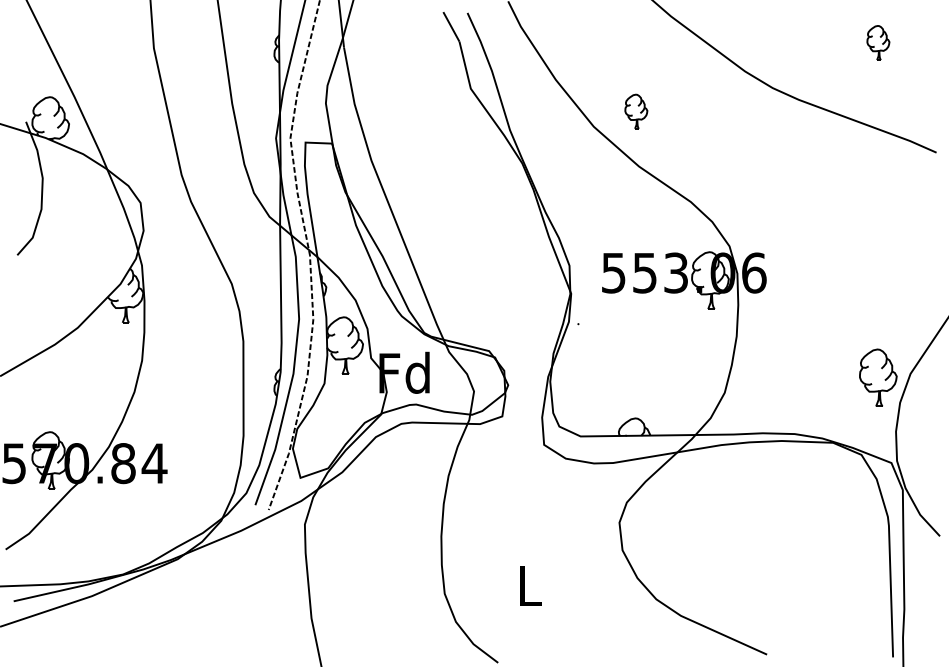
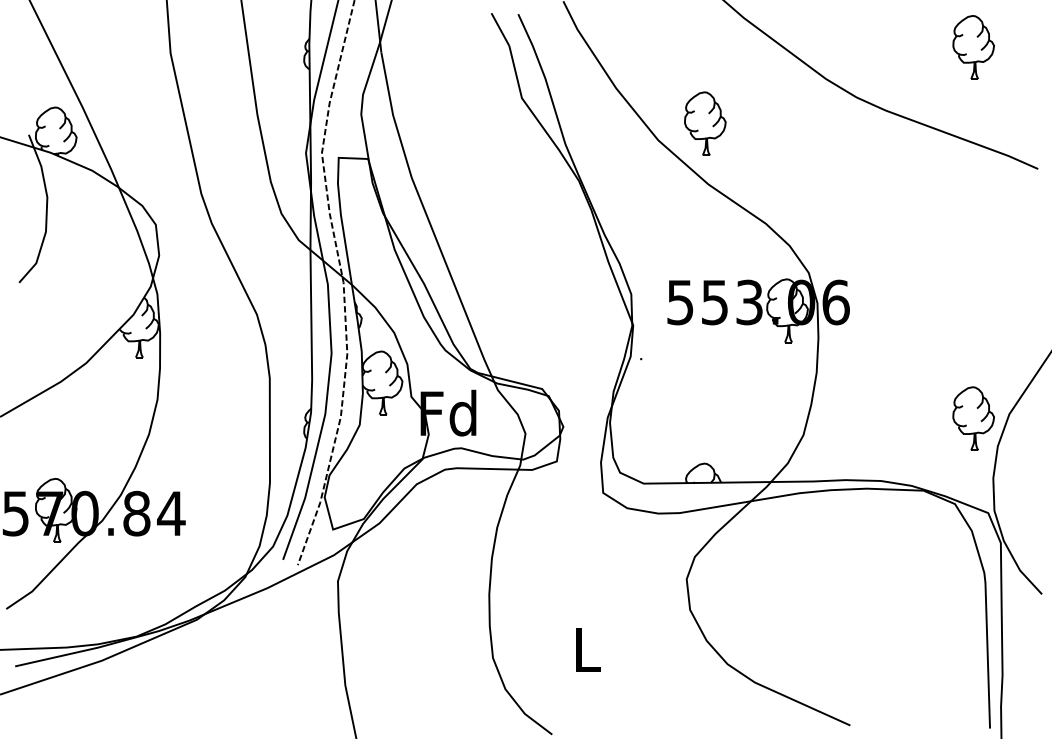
part: (878, 42) -> (973, 46), size x1.67
part: (636, 111) -> (705, 123), size x1.67

